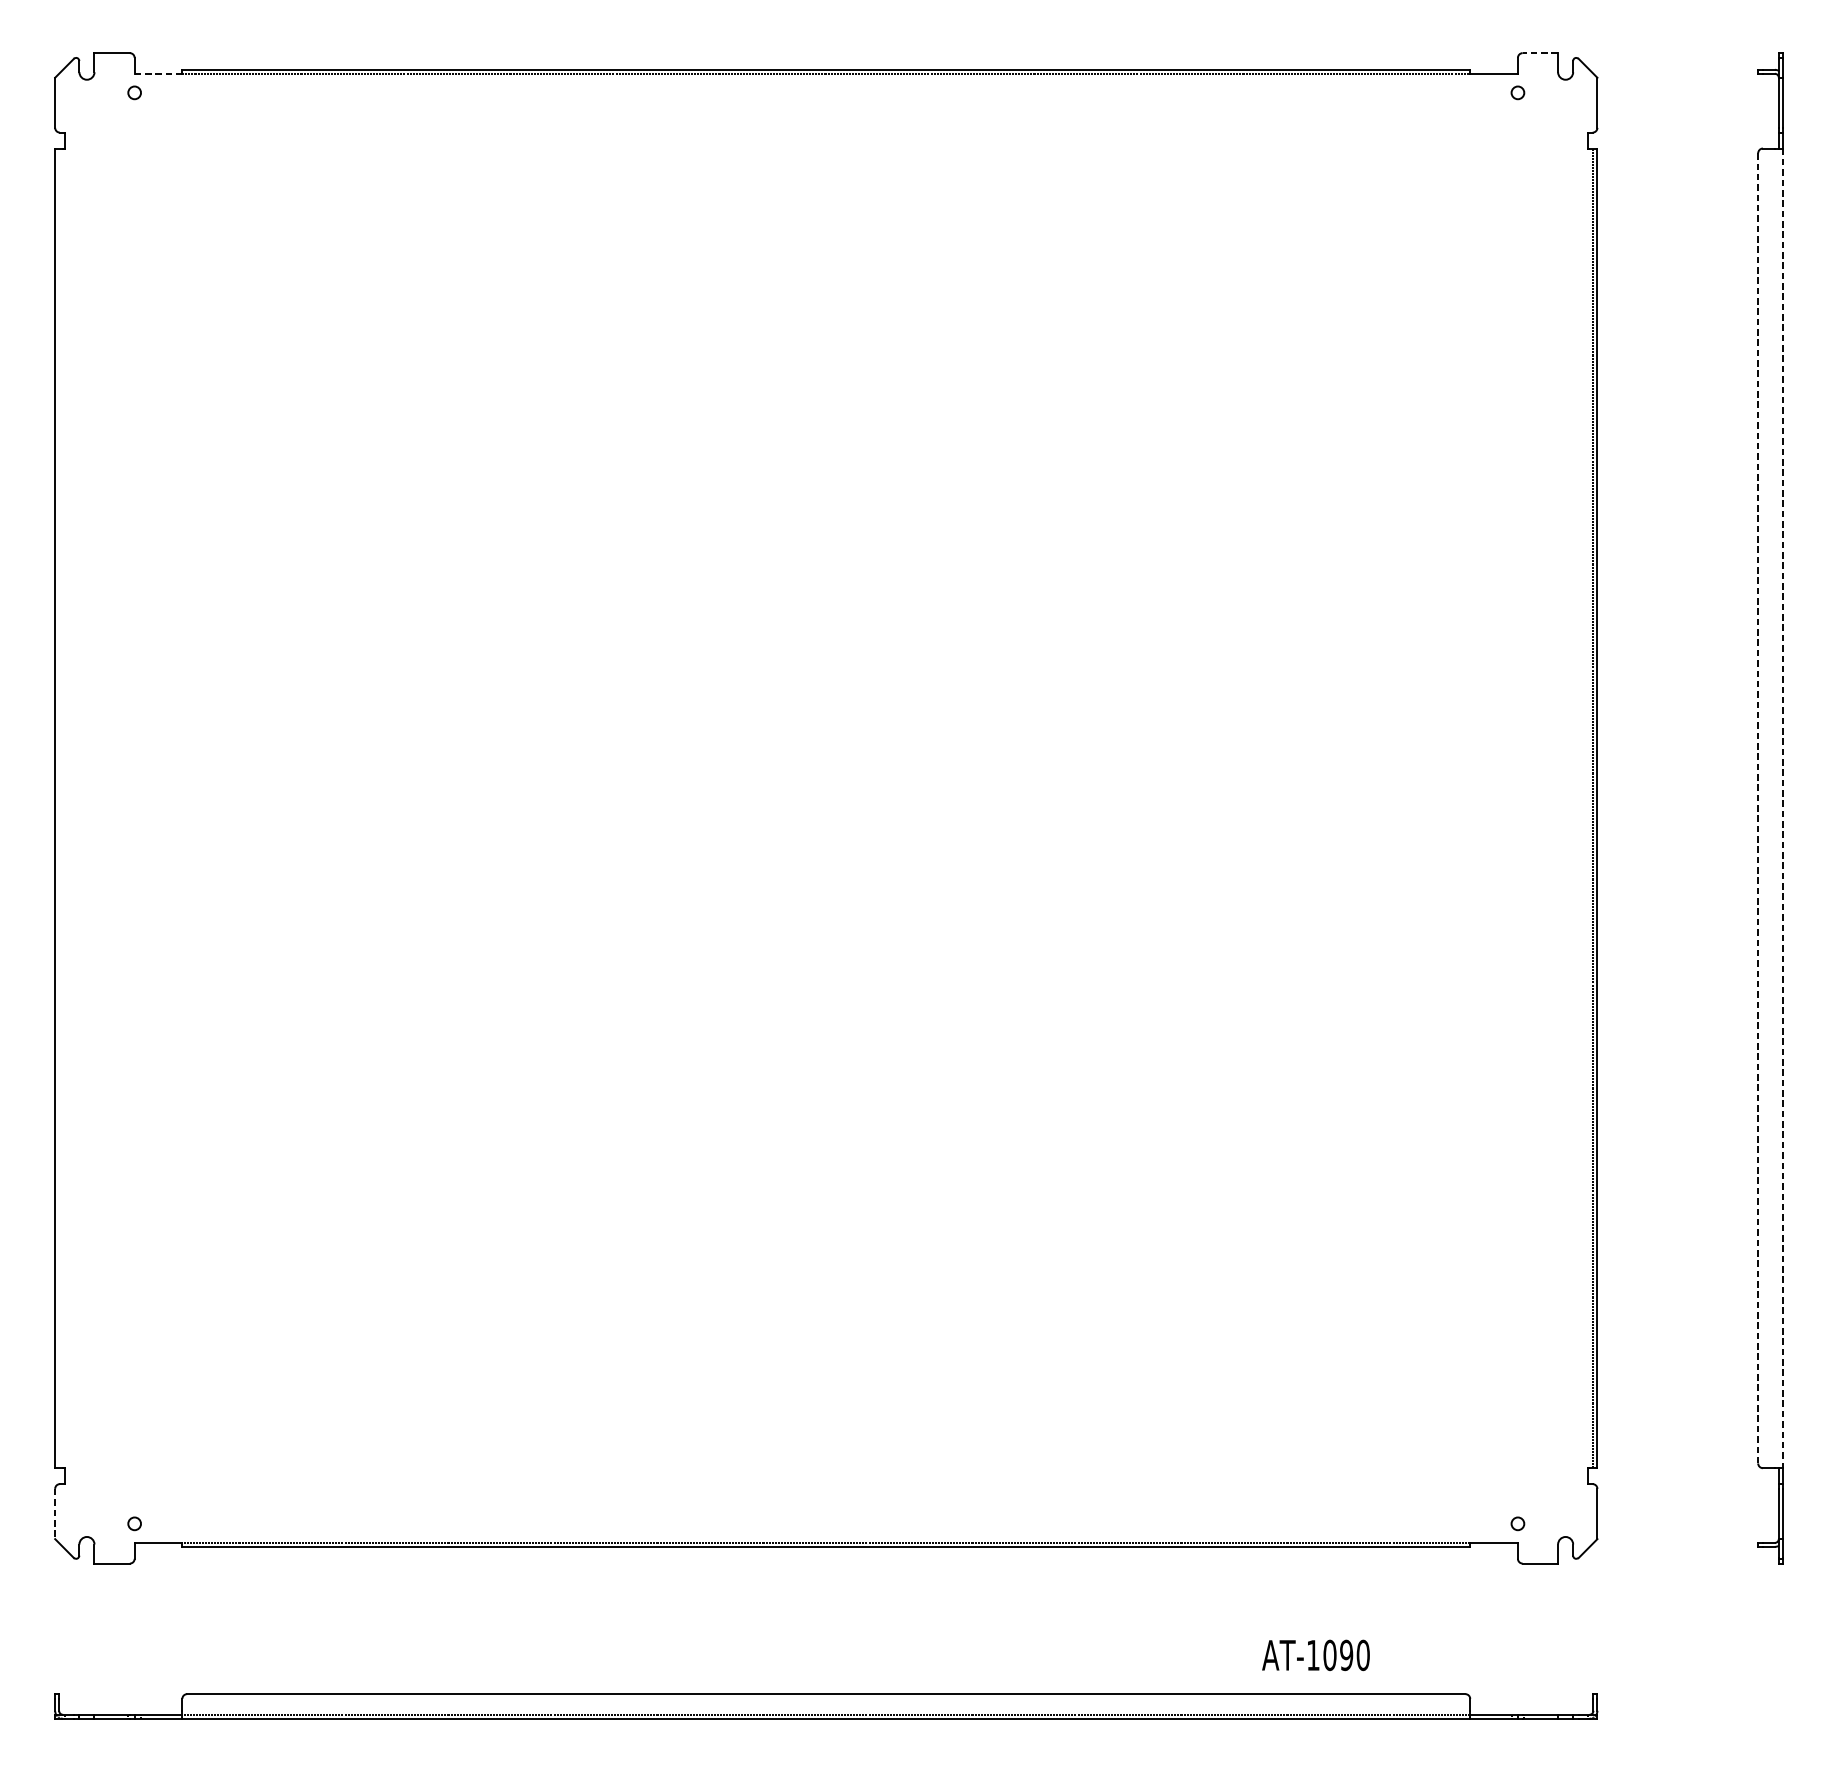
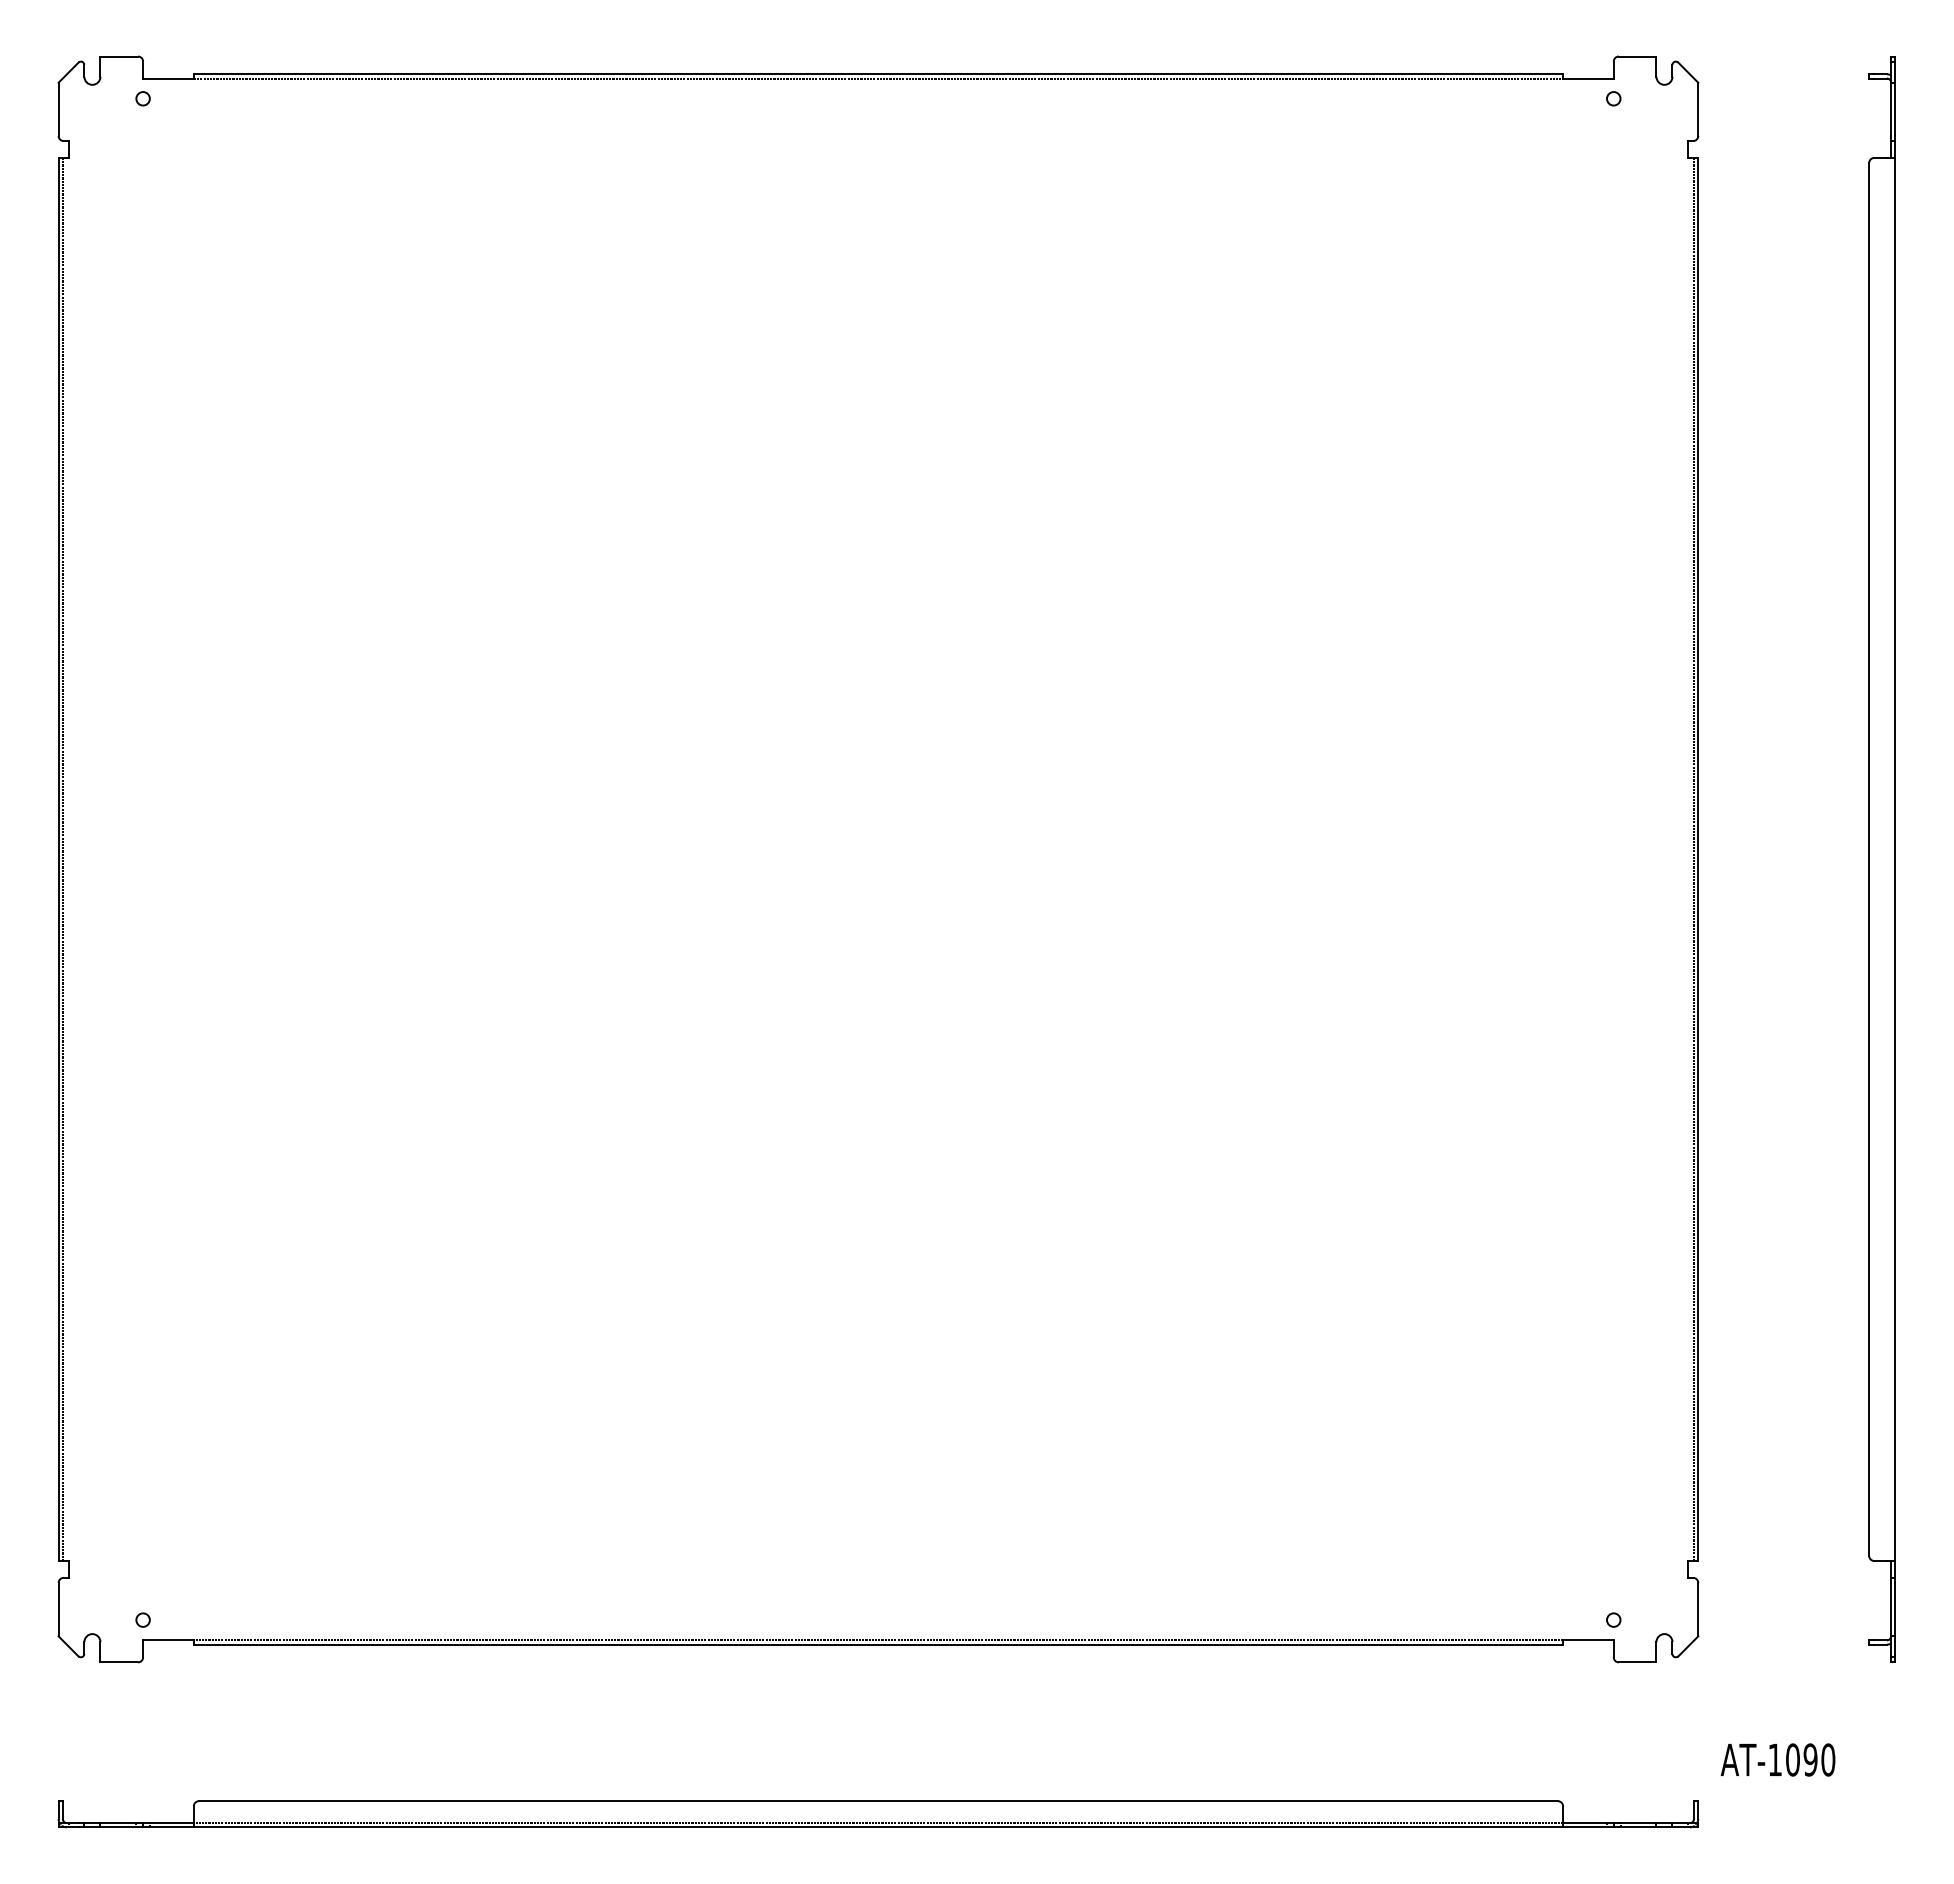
line: (1540, 53) -> (1637, 56), dashed -> solid
line: (158, 73) -> (168, 78), dashed -> solid
line: (58, 807) -> (62, 858), added
line: (1758, 807) -> (1869, 858), dashed -> solid
line: (1782, 808) -> (1895, 859), dashed -> solid
line: (55, 1513) -> (58, 1609), dashed -> solid
text: (1315, 1654) -> (1777, 1759), moved

